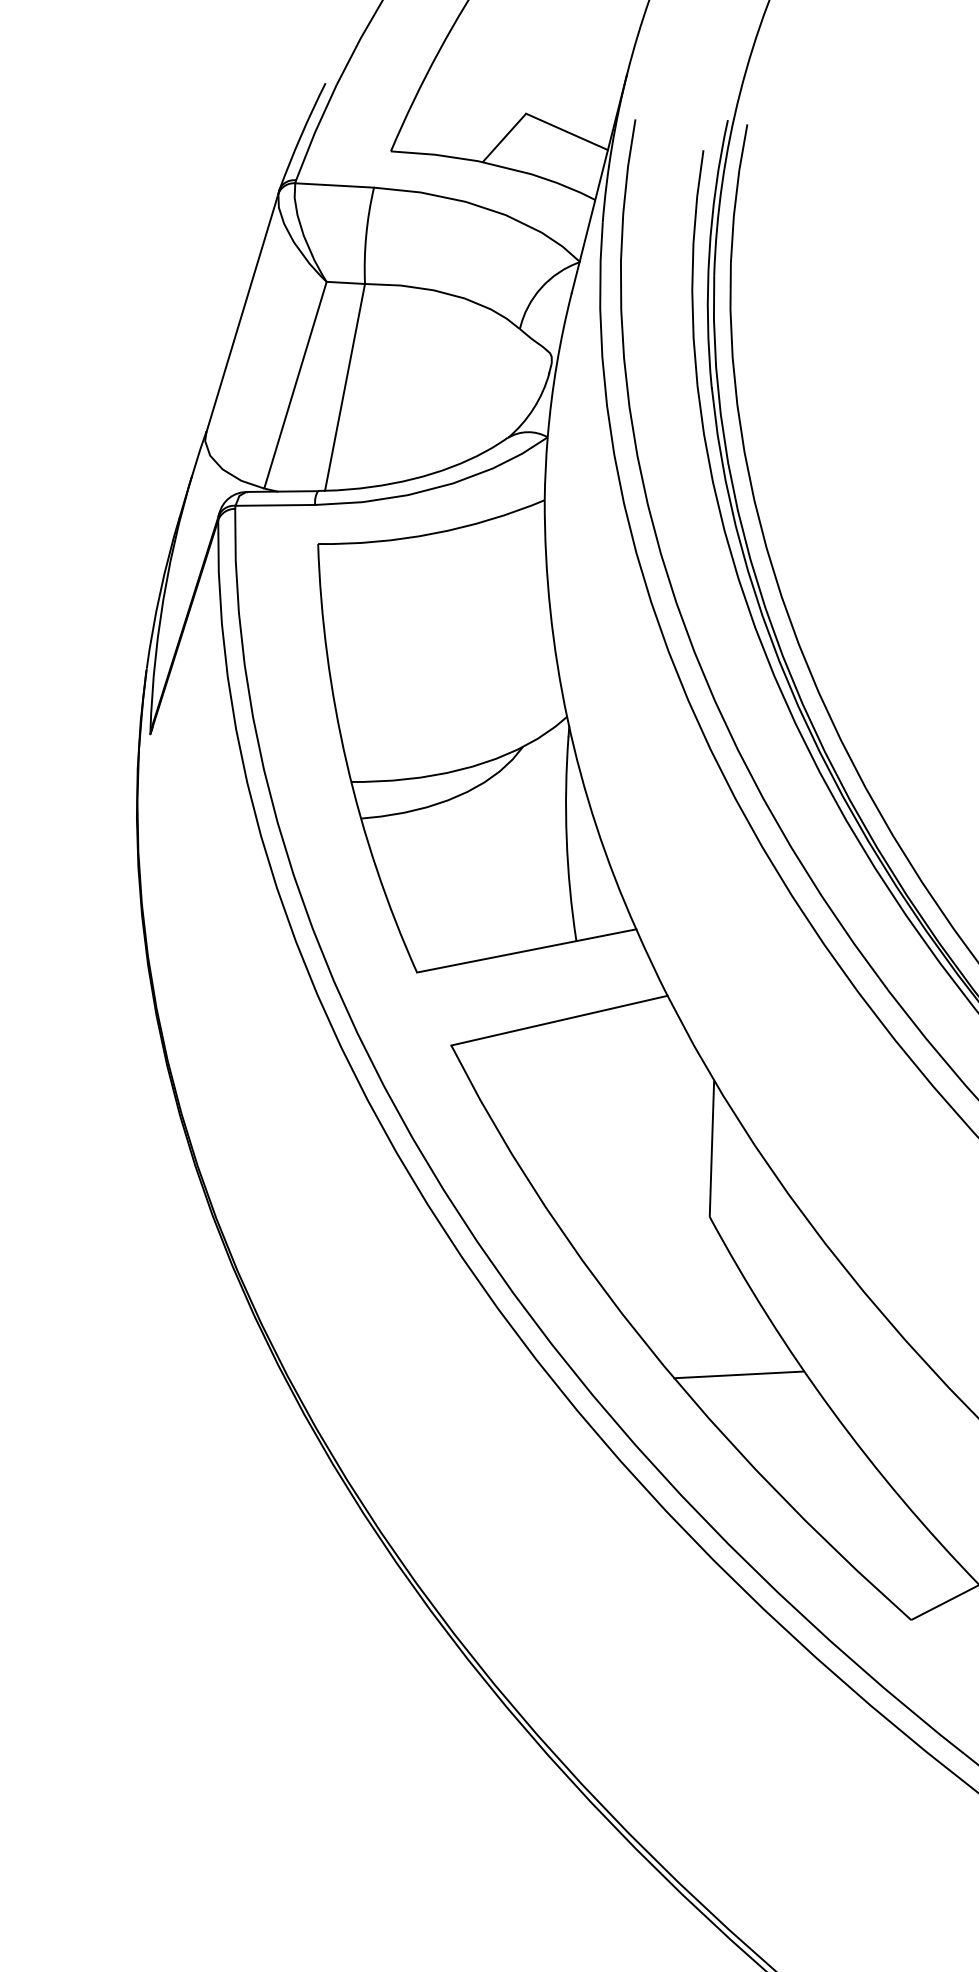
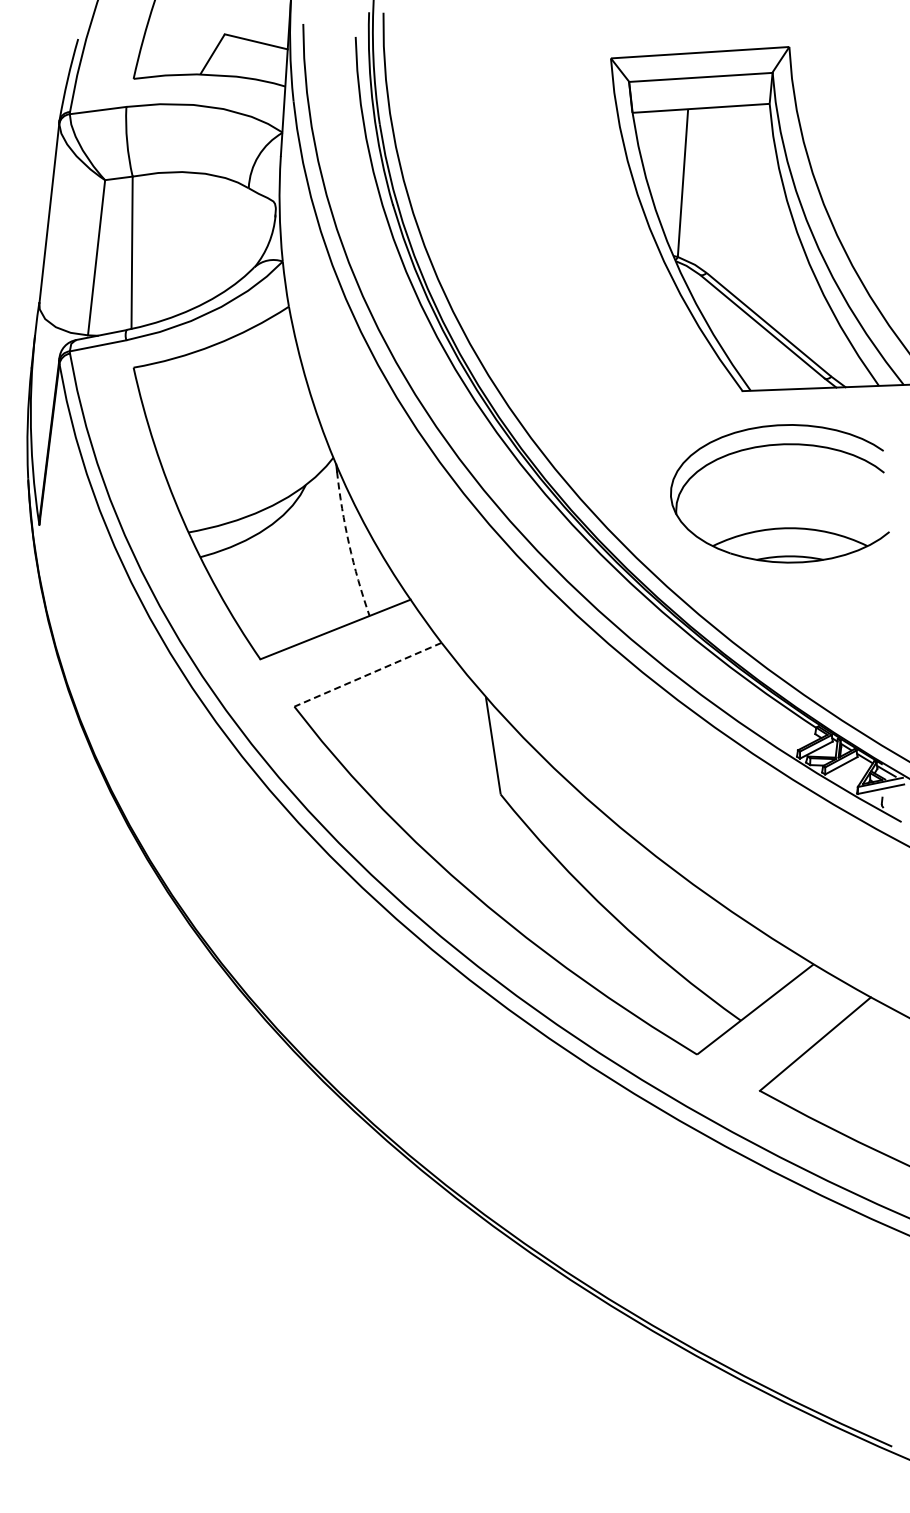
arc: (567, 838) -> (349, 544), solid -> dashed
line: (558, 1020) -> (367, 674), solid -> dashed
line: (739, 1374) -> (542, 902), removed

